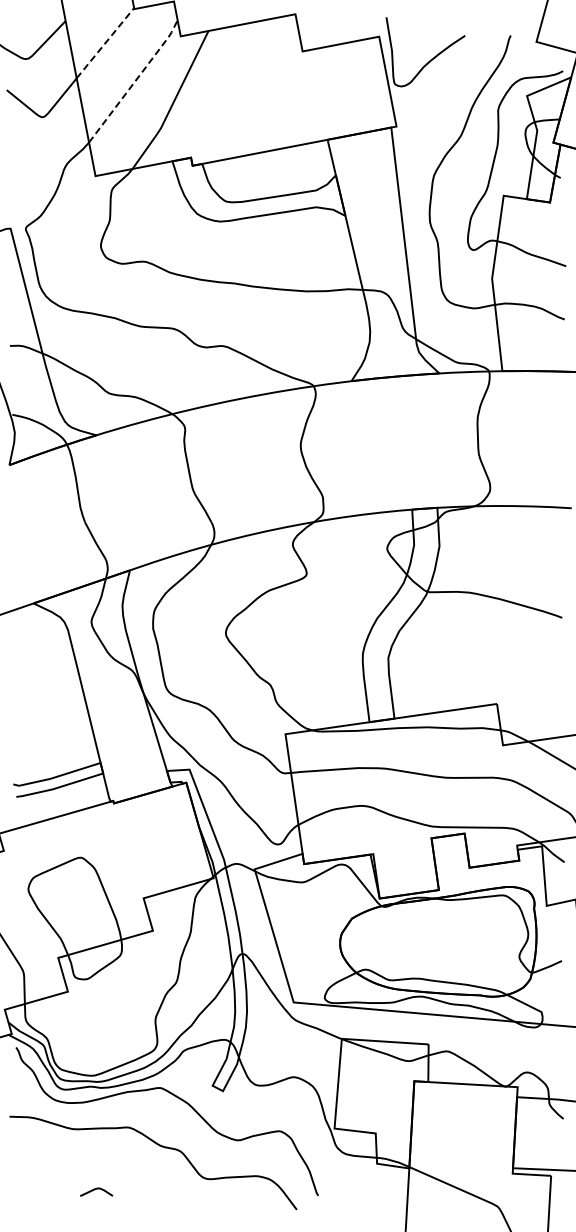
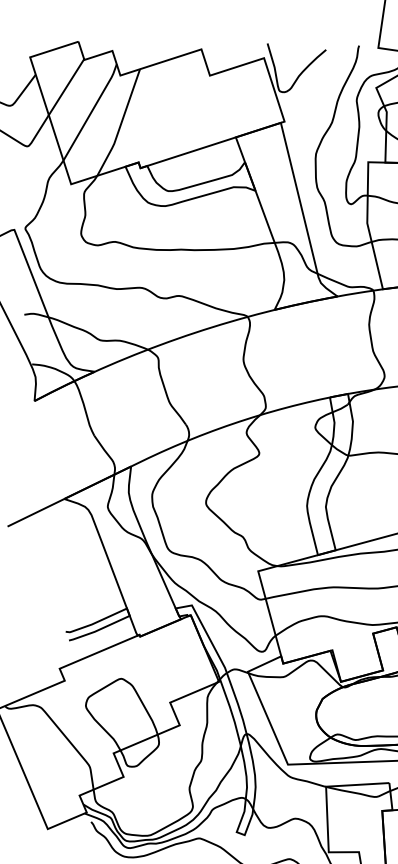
line: (105, 42) -> (66, 86), dashed -> solid
line: (135, 81) -> (91, 112), dashed -> solid

